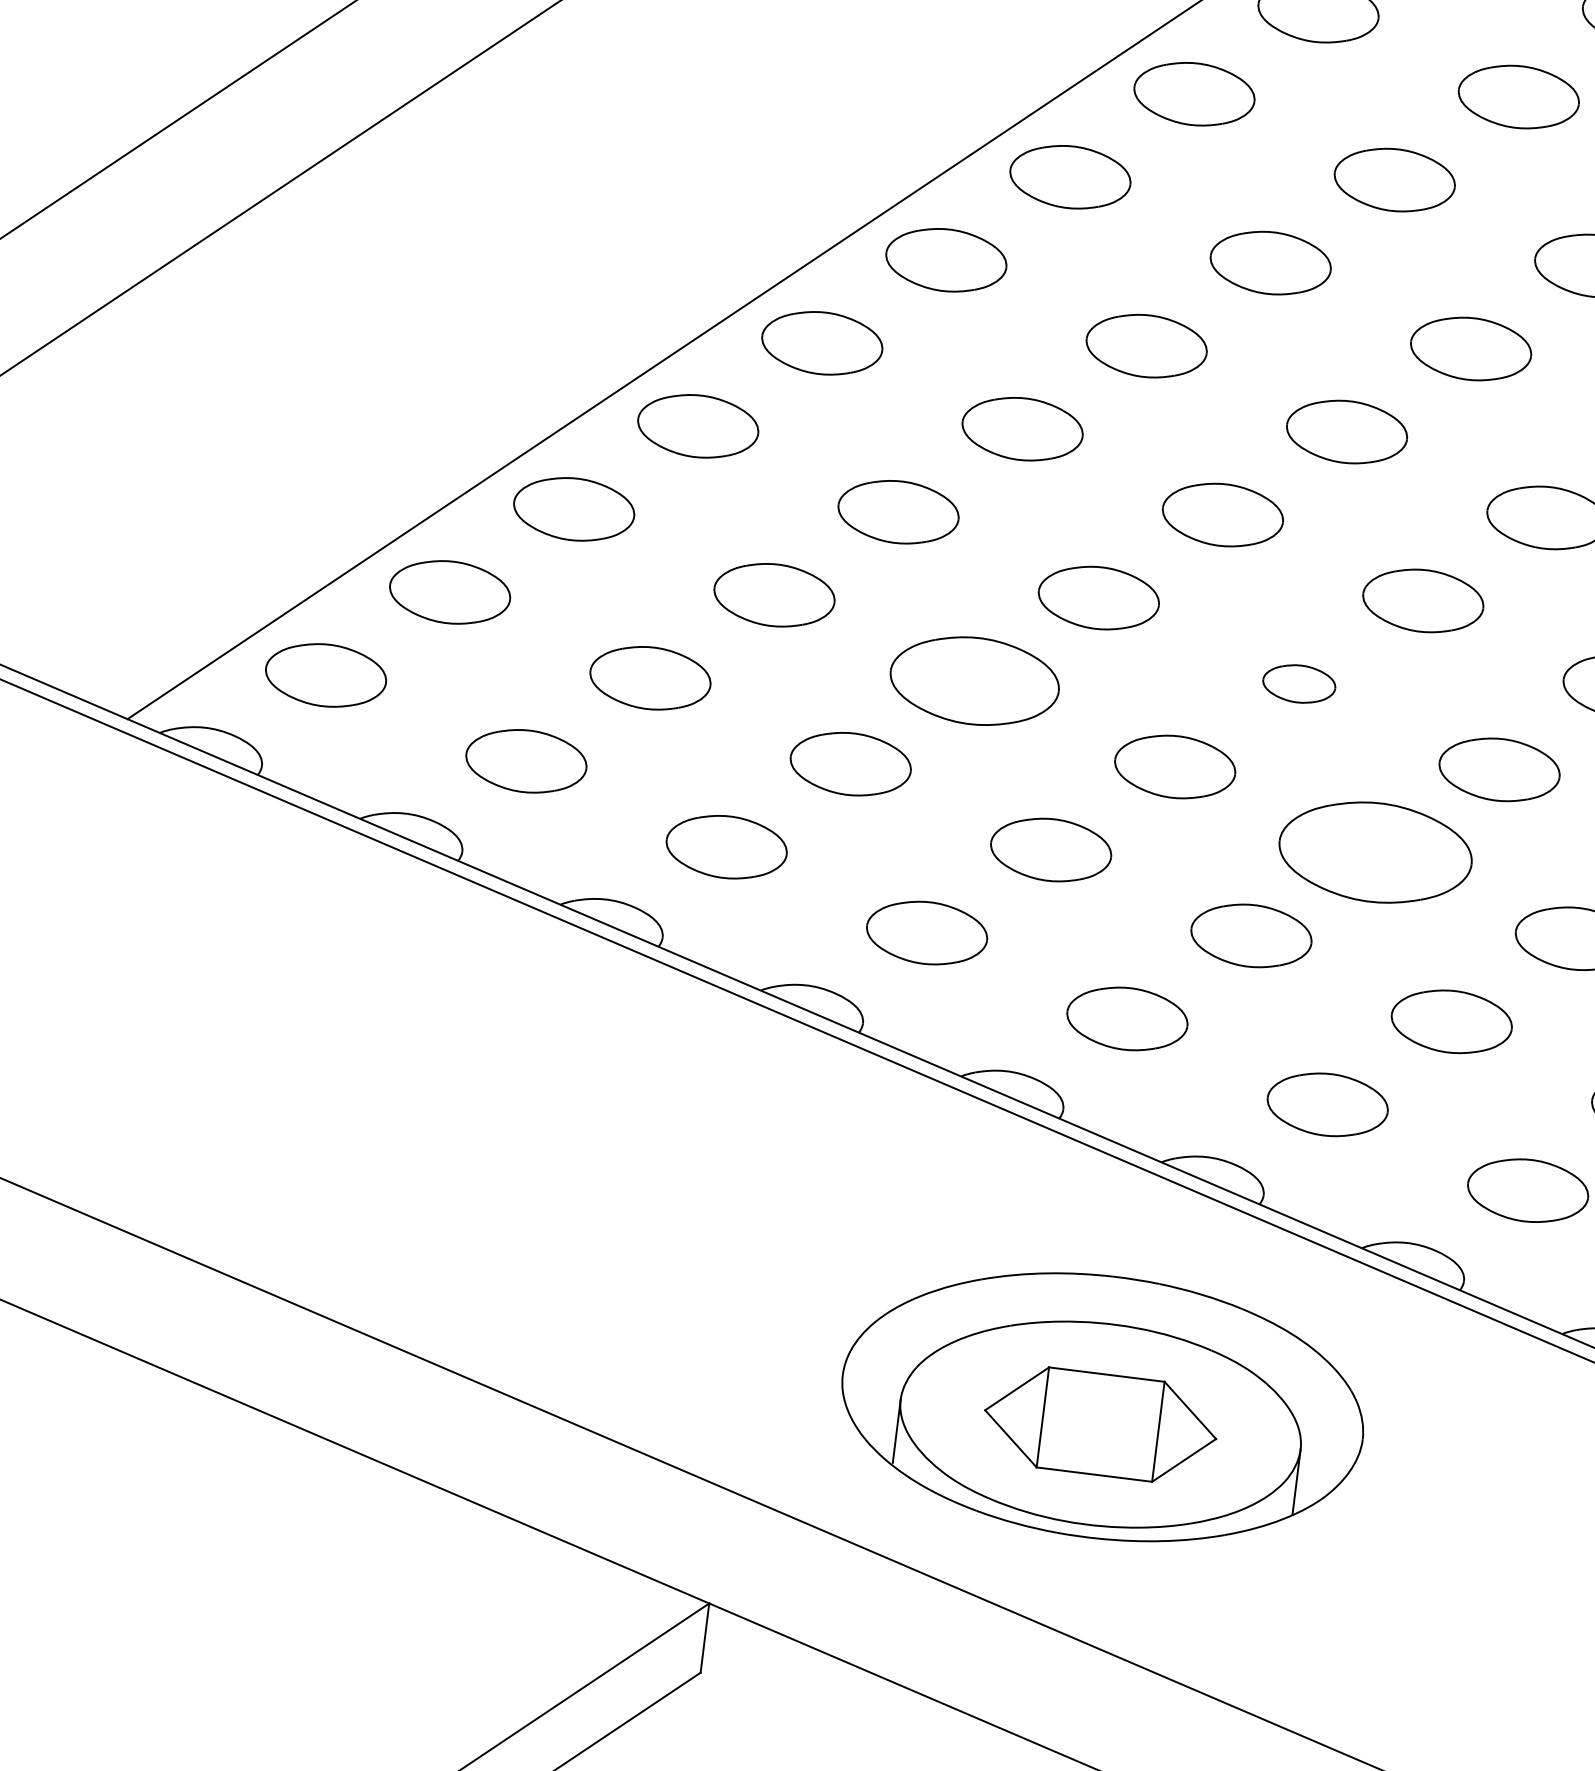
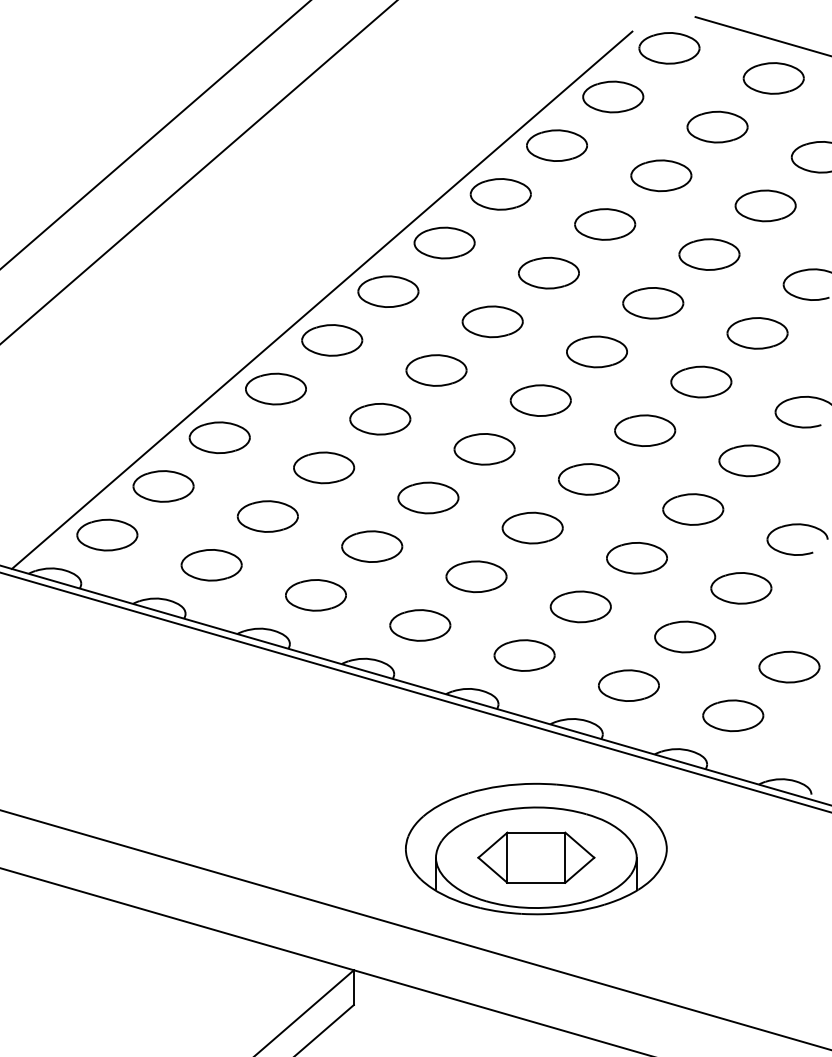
part: (975, 680) -> (428, 497), size x0.71
part: (1298, 683) -> (588, 479), size x1.67
part: (1374, 853) -> (636, 558), size x0.62

